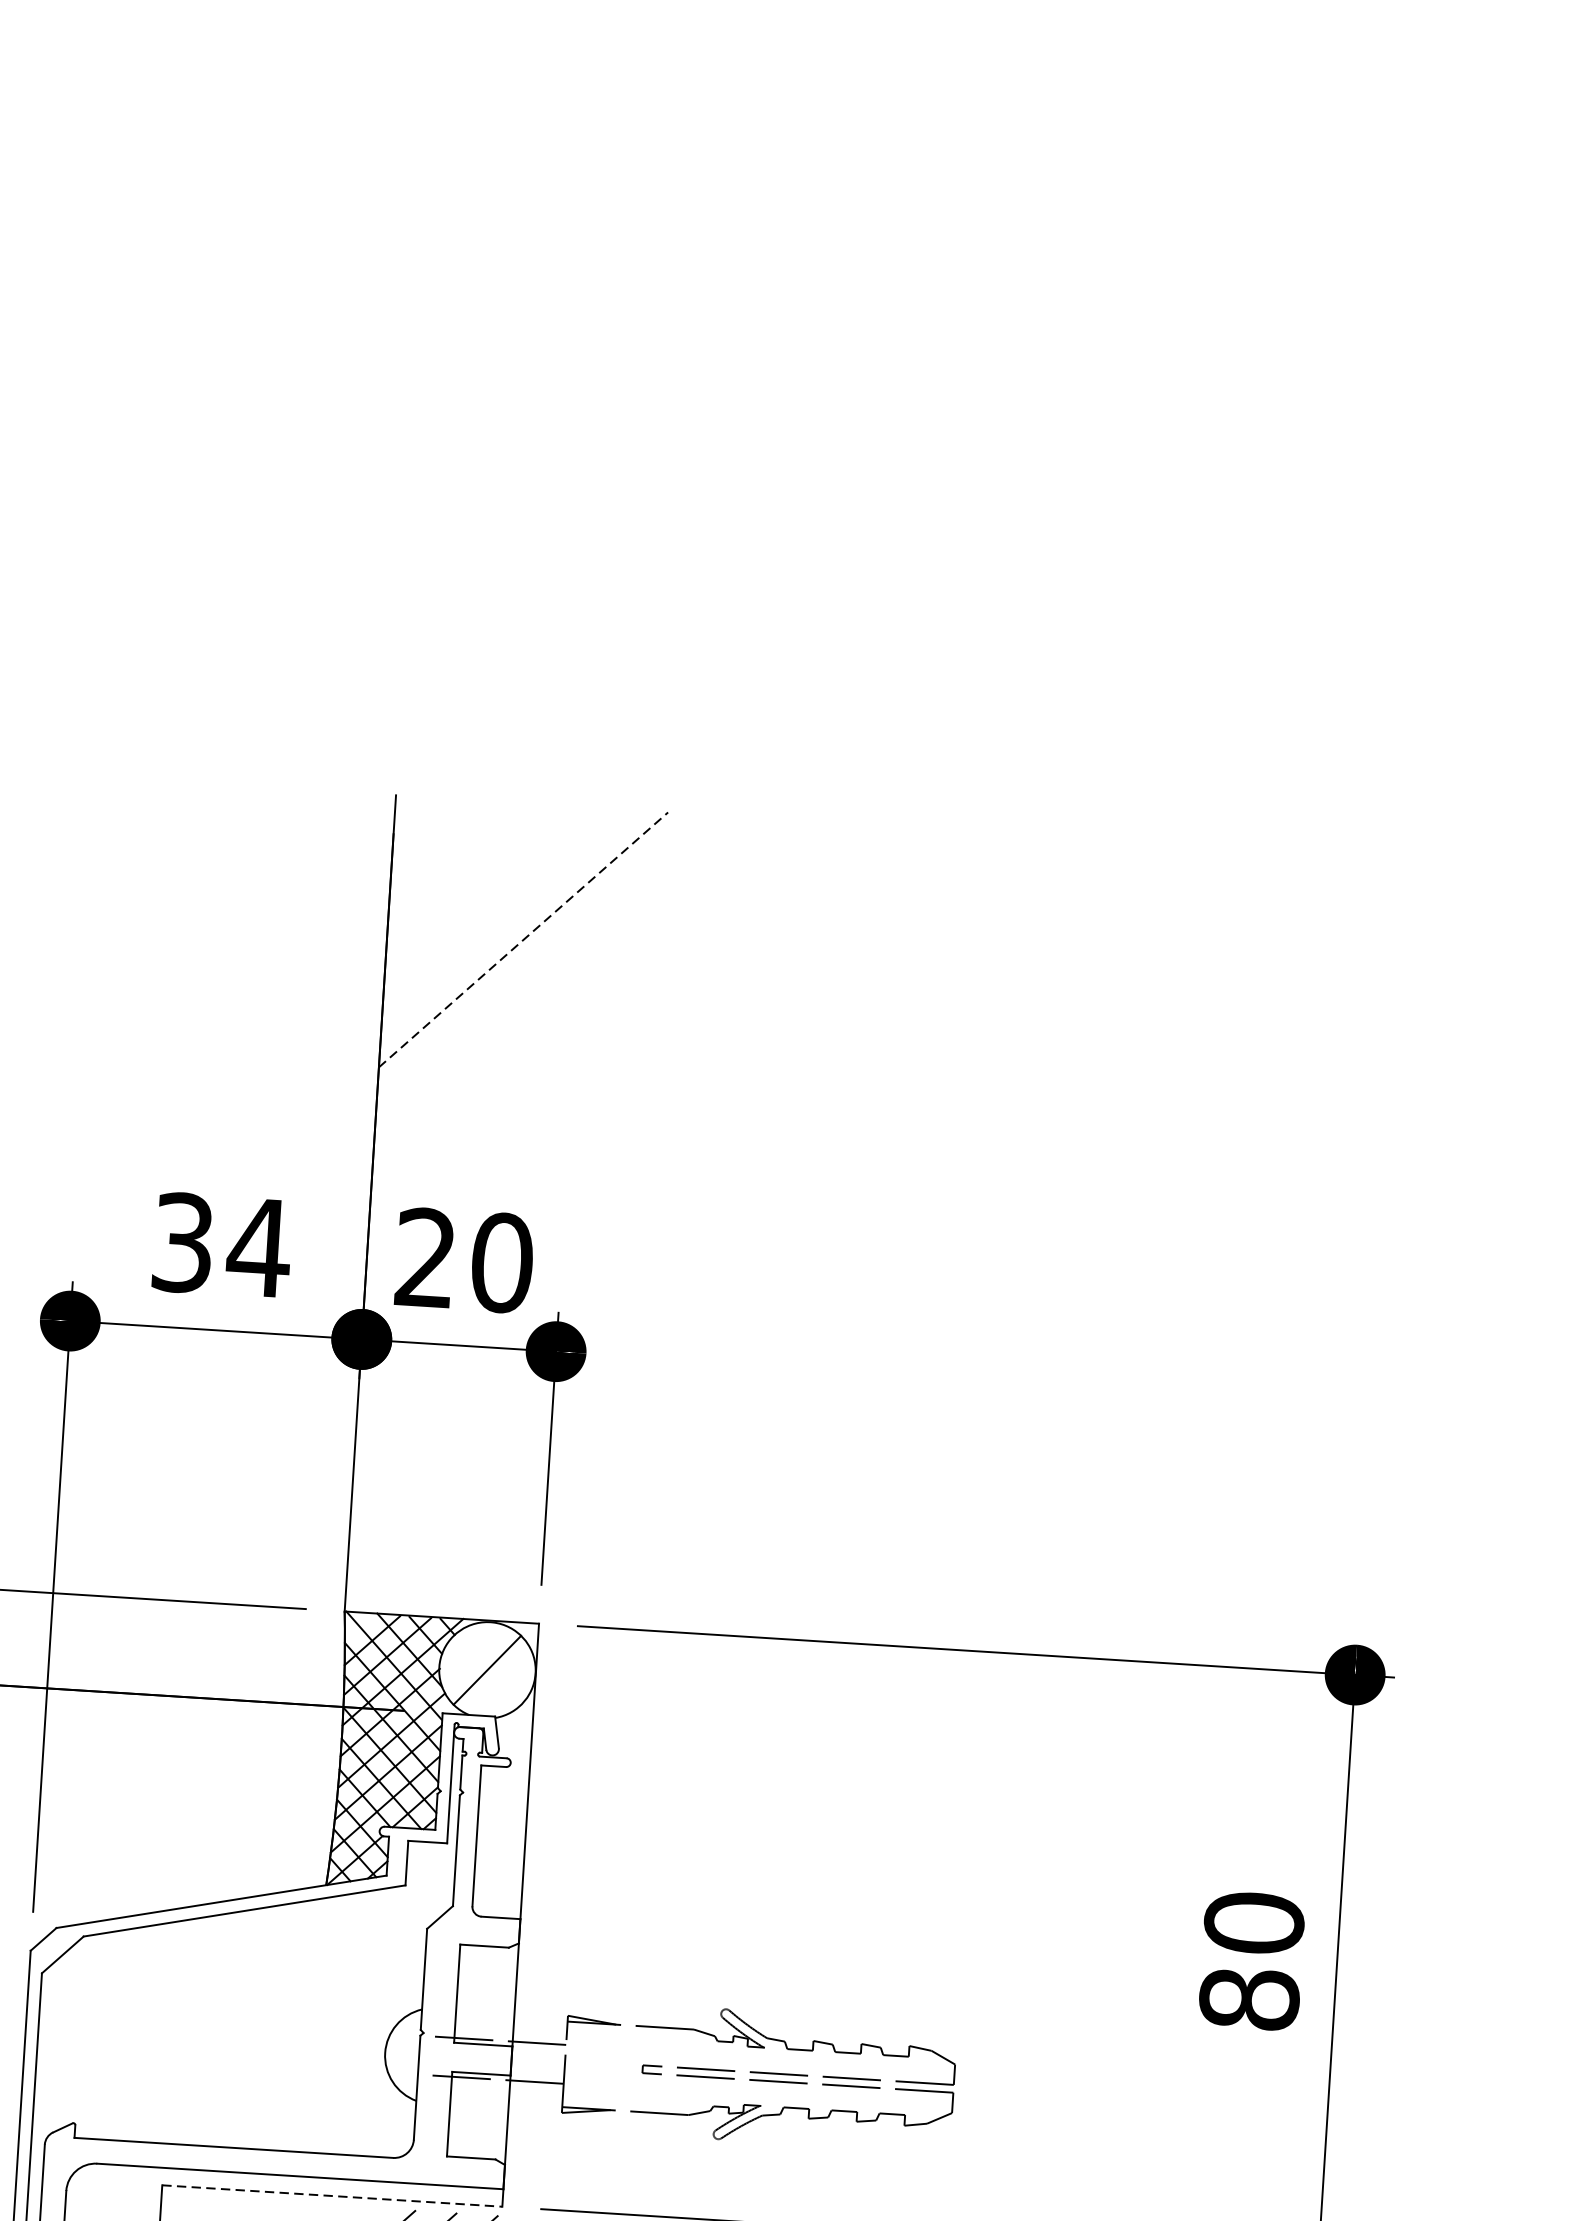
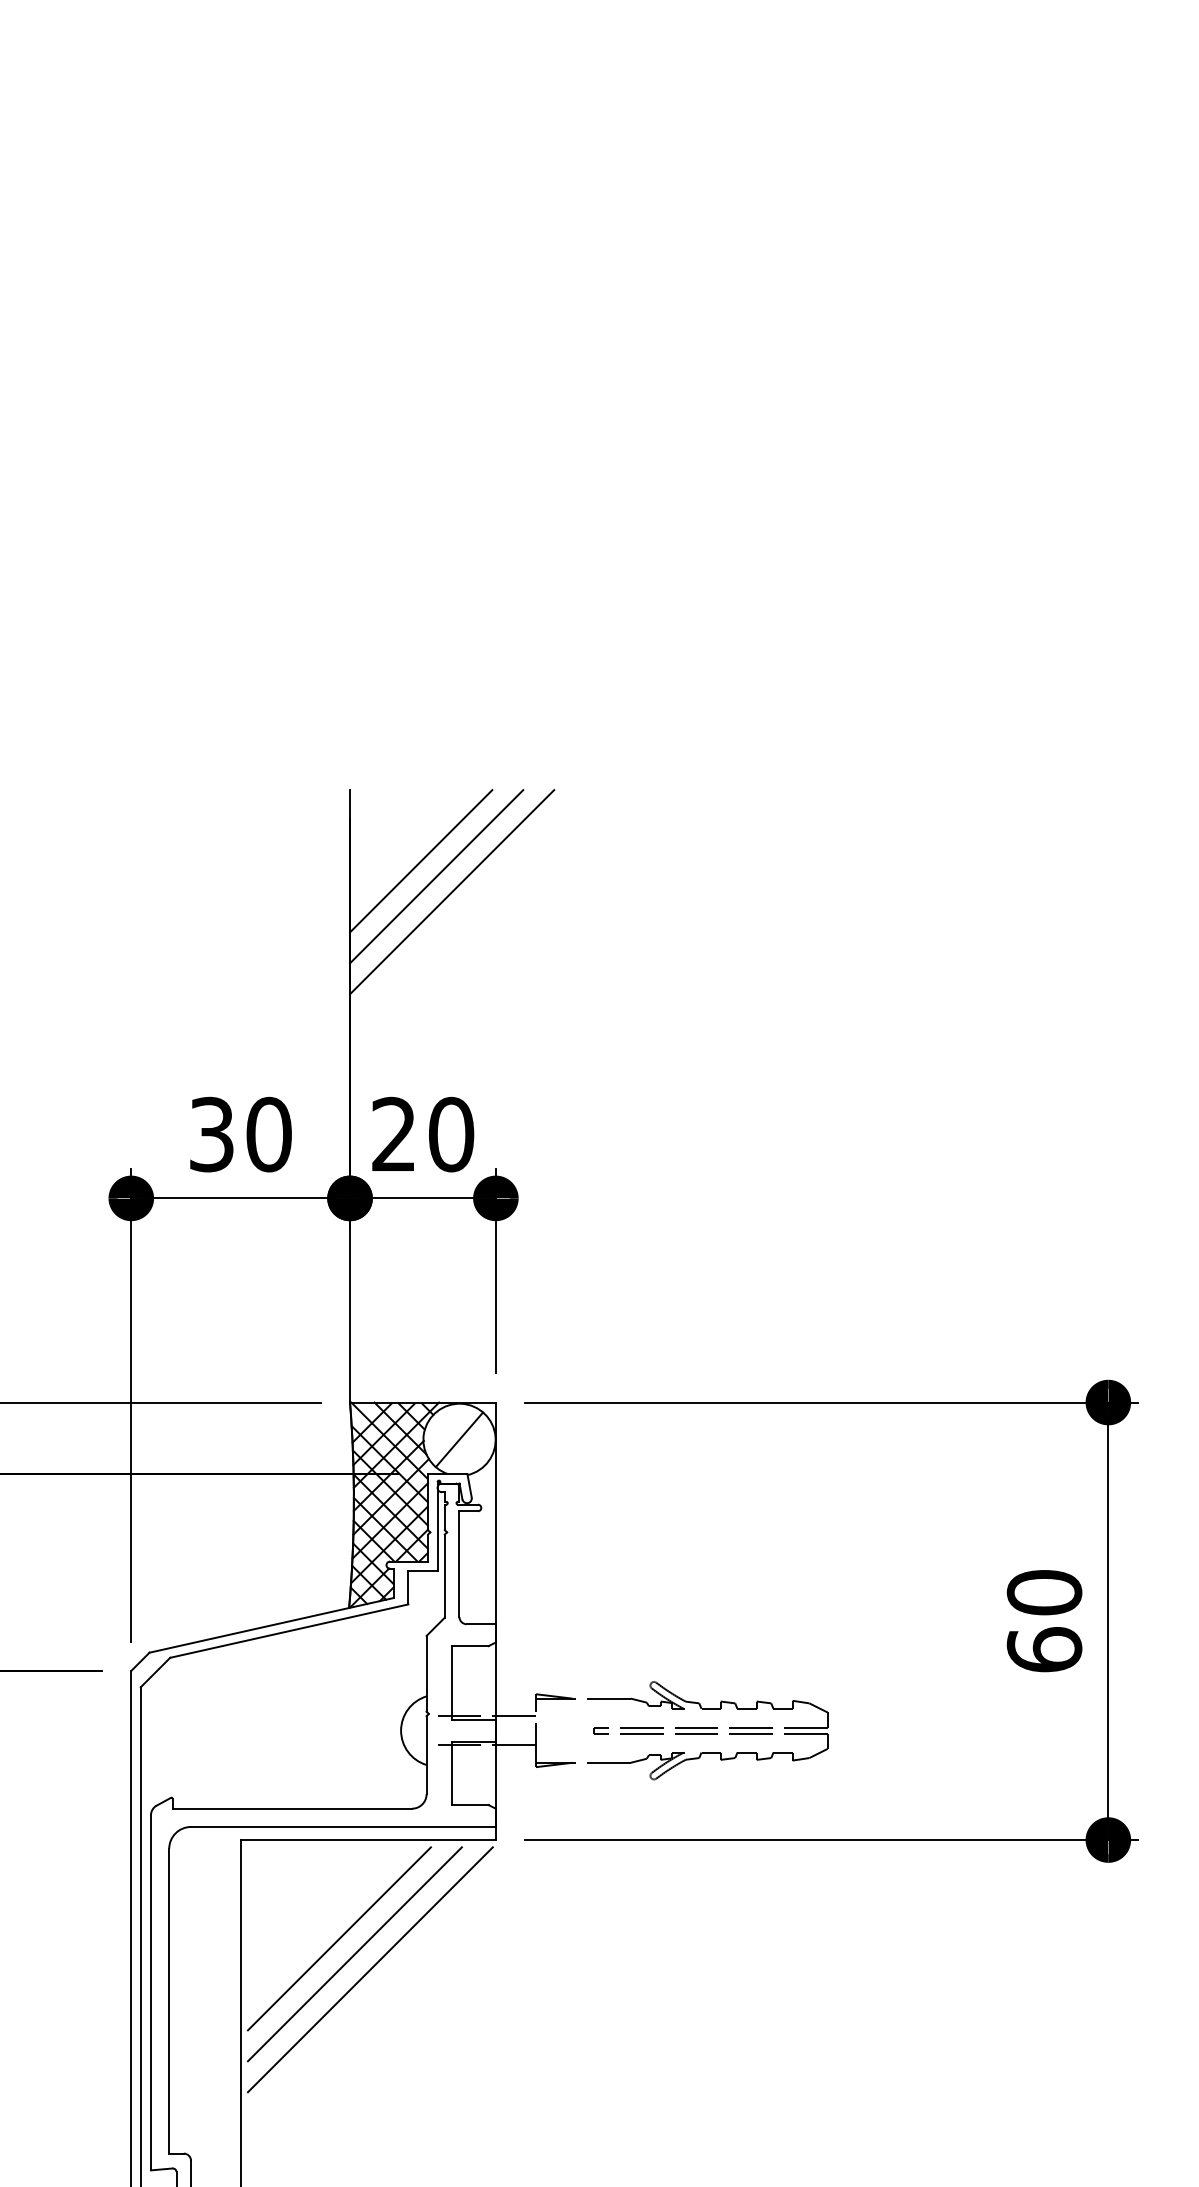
line: (485, 896) -> (421, 861), added
line: (503, 917) -> (436, 876), added
line: (524, 939) -> (452, 891), dashed -> solid
text: (258, 1247) -> (268, 1134), 34 -> 30
text: (1249, 1998) -> (1044, 1649), 80 -> 60
line: (332, 2196) -> (368, 1840), dashed -> solid

